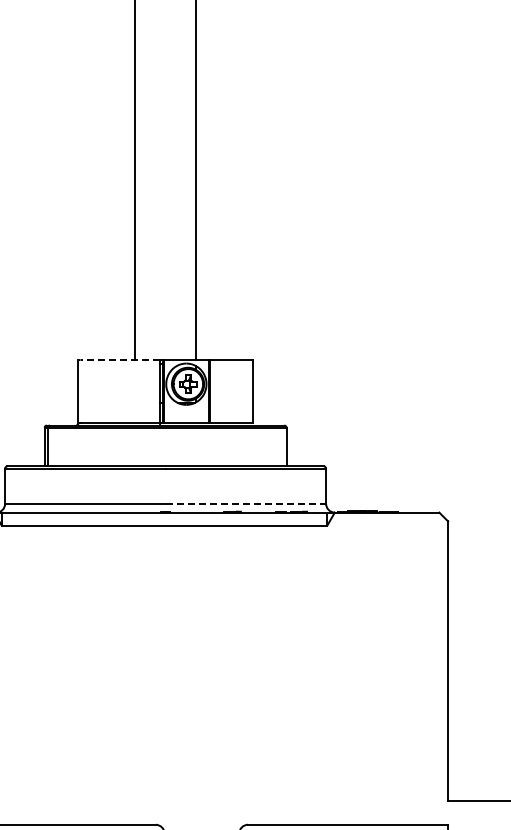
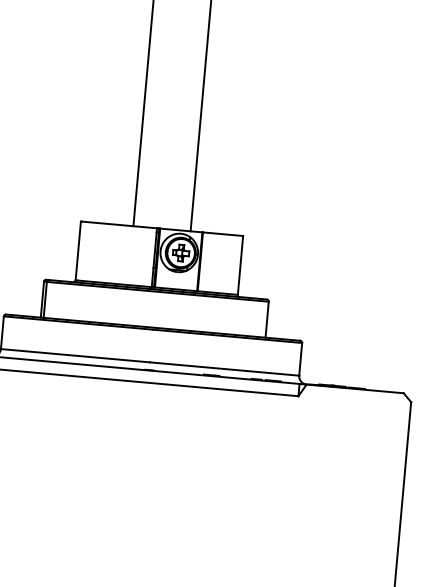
line: (120, 360) -> (120, 225), dashed -> solid
line: (246, 503) -> (225, 368), dashed -> solid

